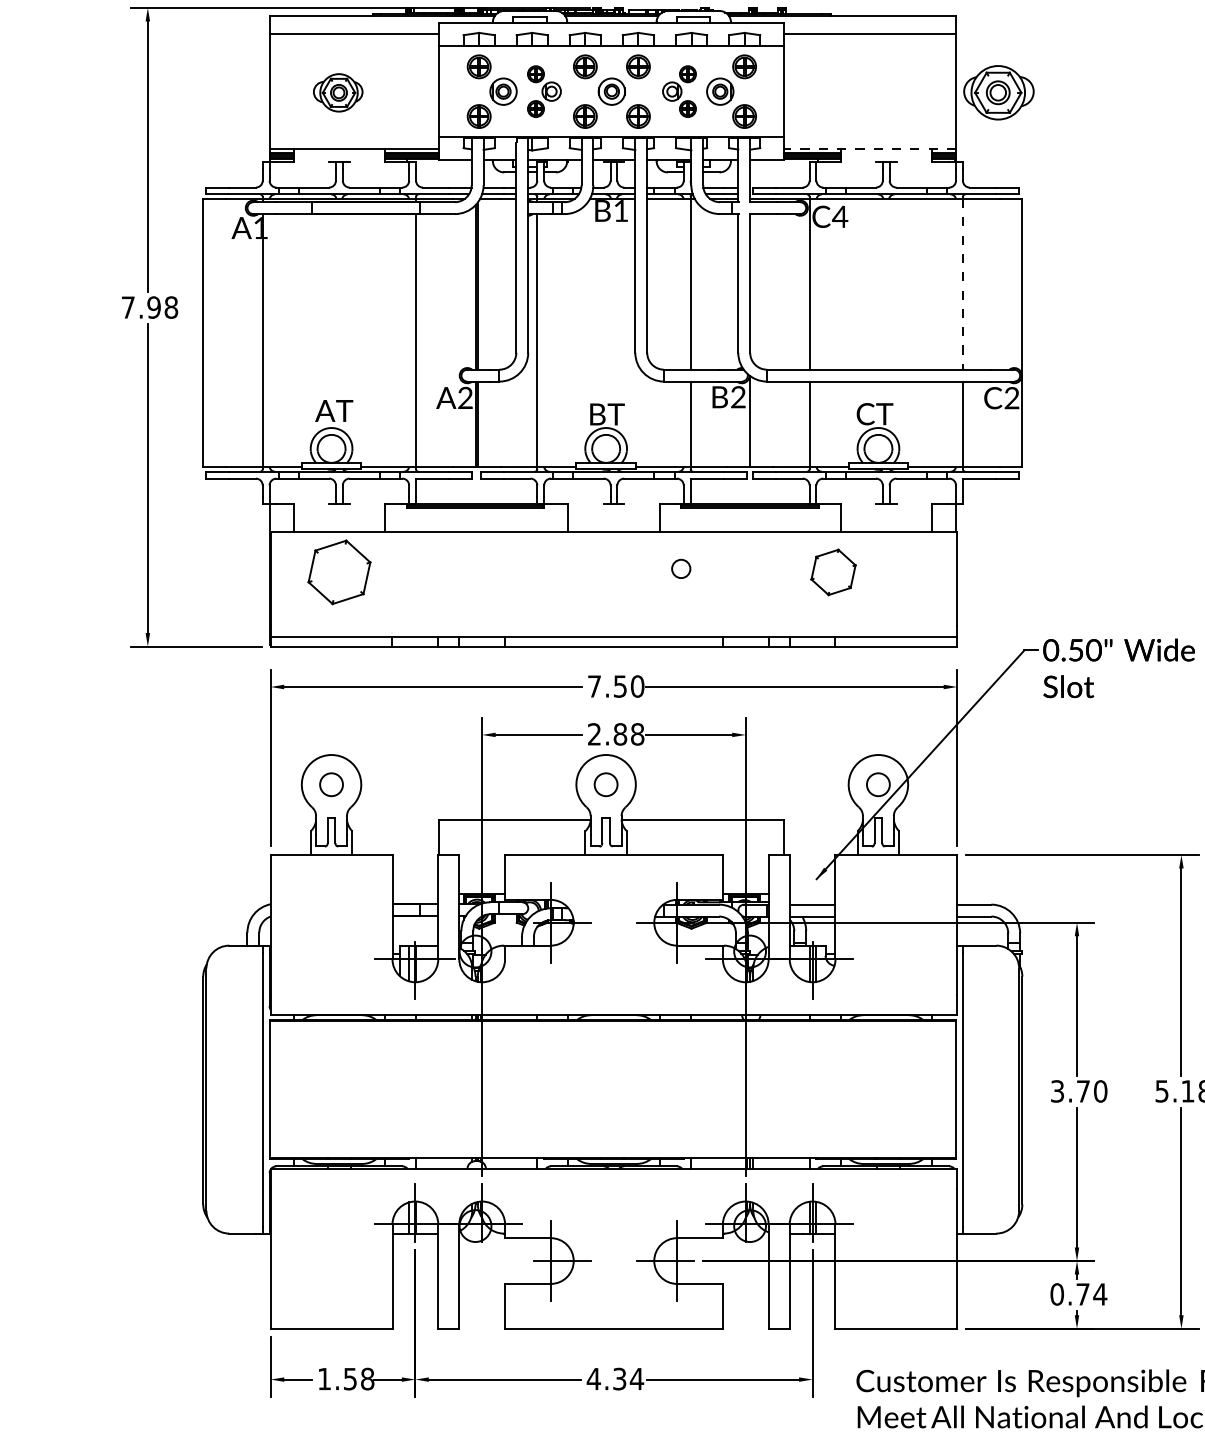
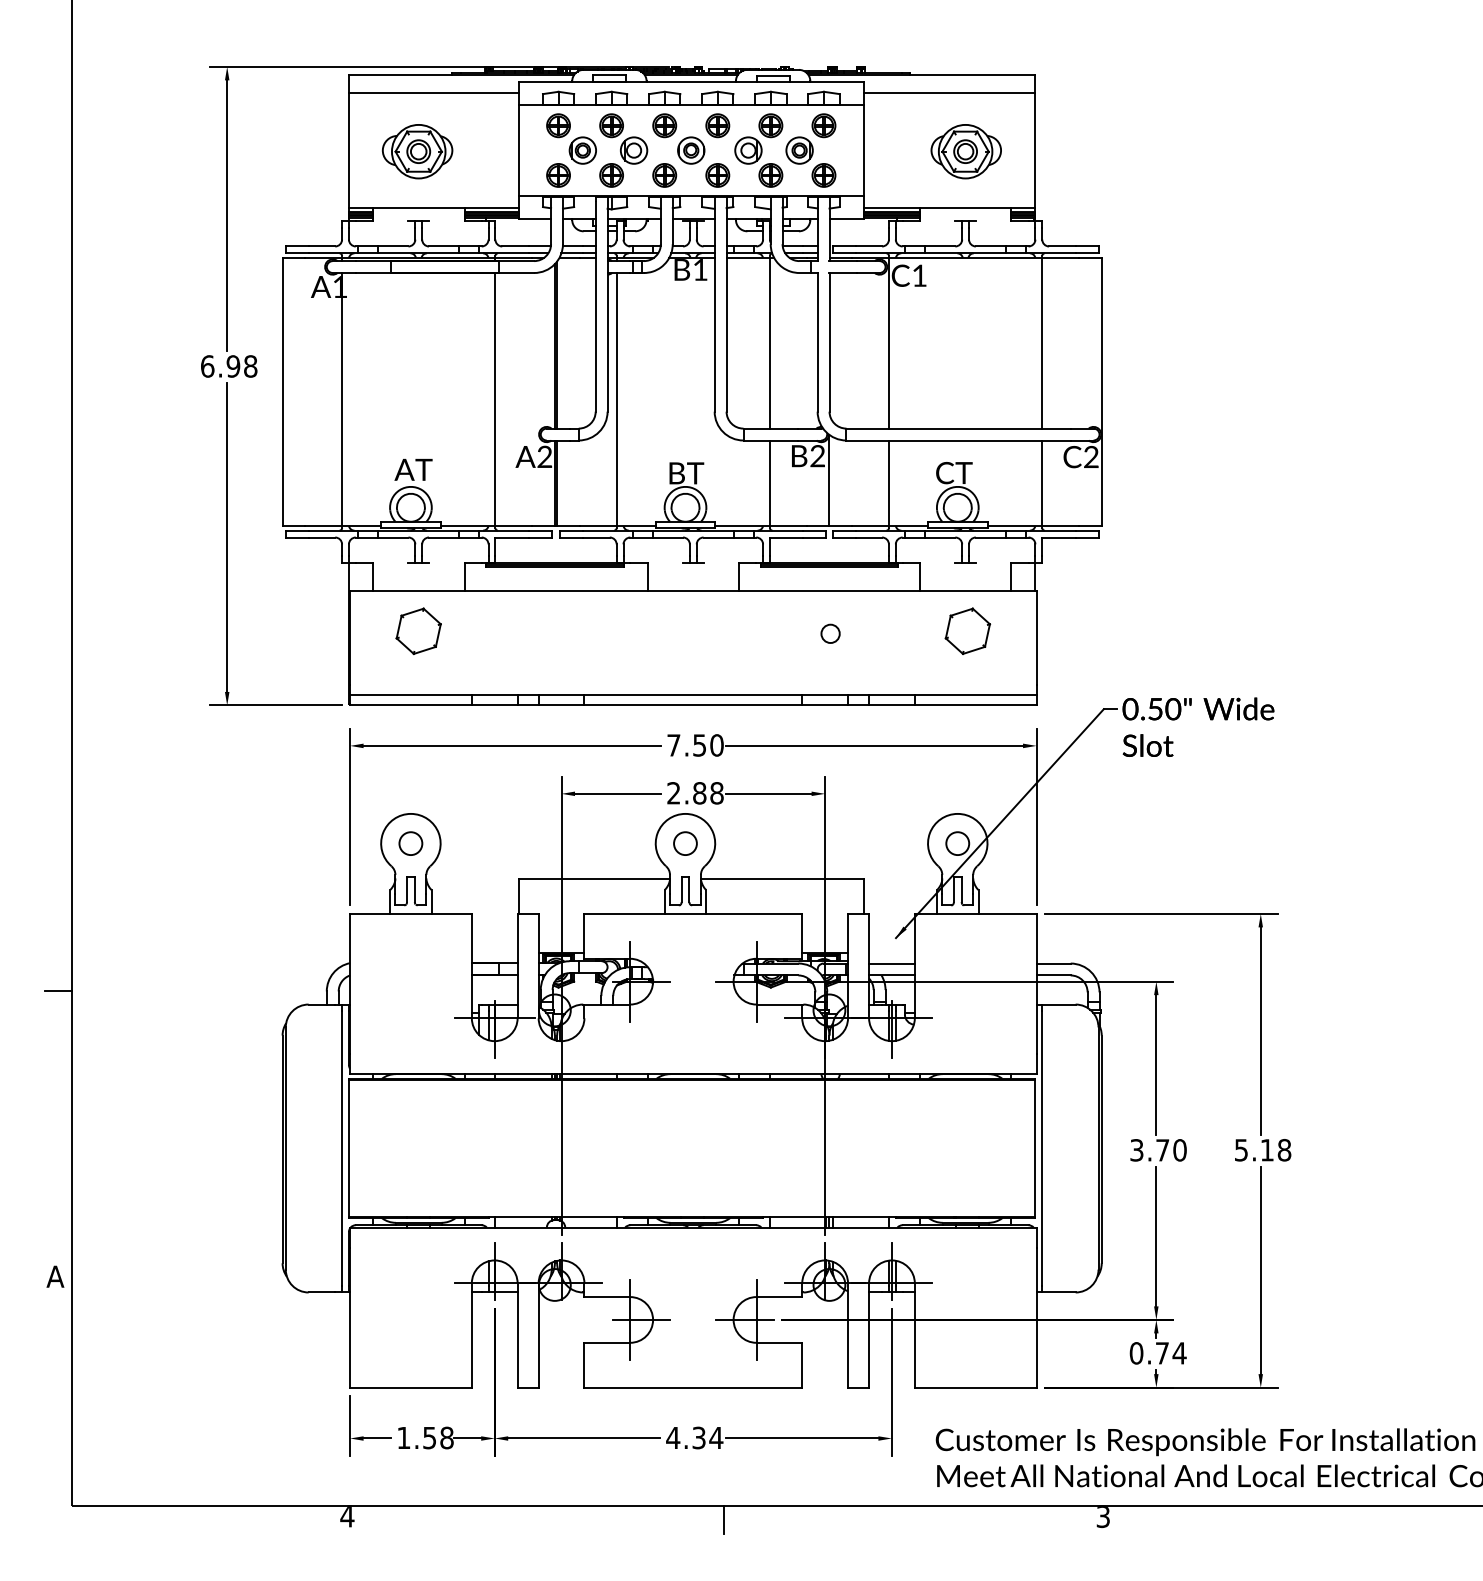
part: (544, 91) -> (623, 150), size x1.43
part: (679, 91) -> (758, 150), size x1.43
part: (338, 92) -> (417, 151), size x1.43
part: (998, 92) -> (965, 151), moved
line: (870, 148) -> (949, 207), dashed -> solid
text: (840, 216) -> (919, 275), C4 -> C1
line: (963, 284) -> (1042, 343), dashed -> solid
text: (128, 307) -> (207, 366), 7.98 -> 6.98
circle: (681, 568) -> (830, 633), moved
part: (833, 571) -> (967, 630), moved
part: (339, 572) -> (418, 631), size x0.71

